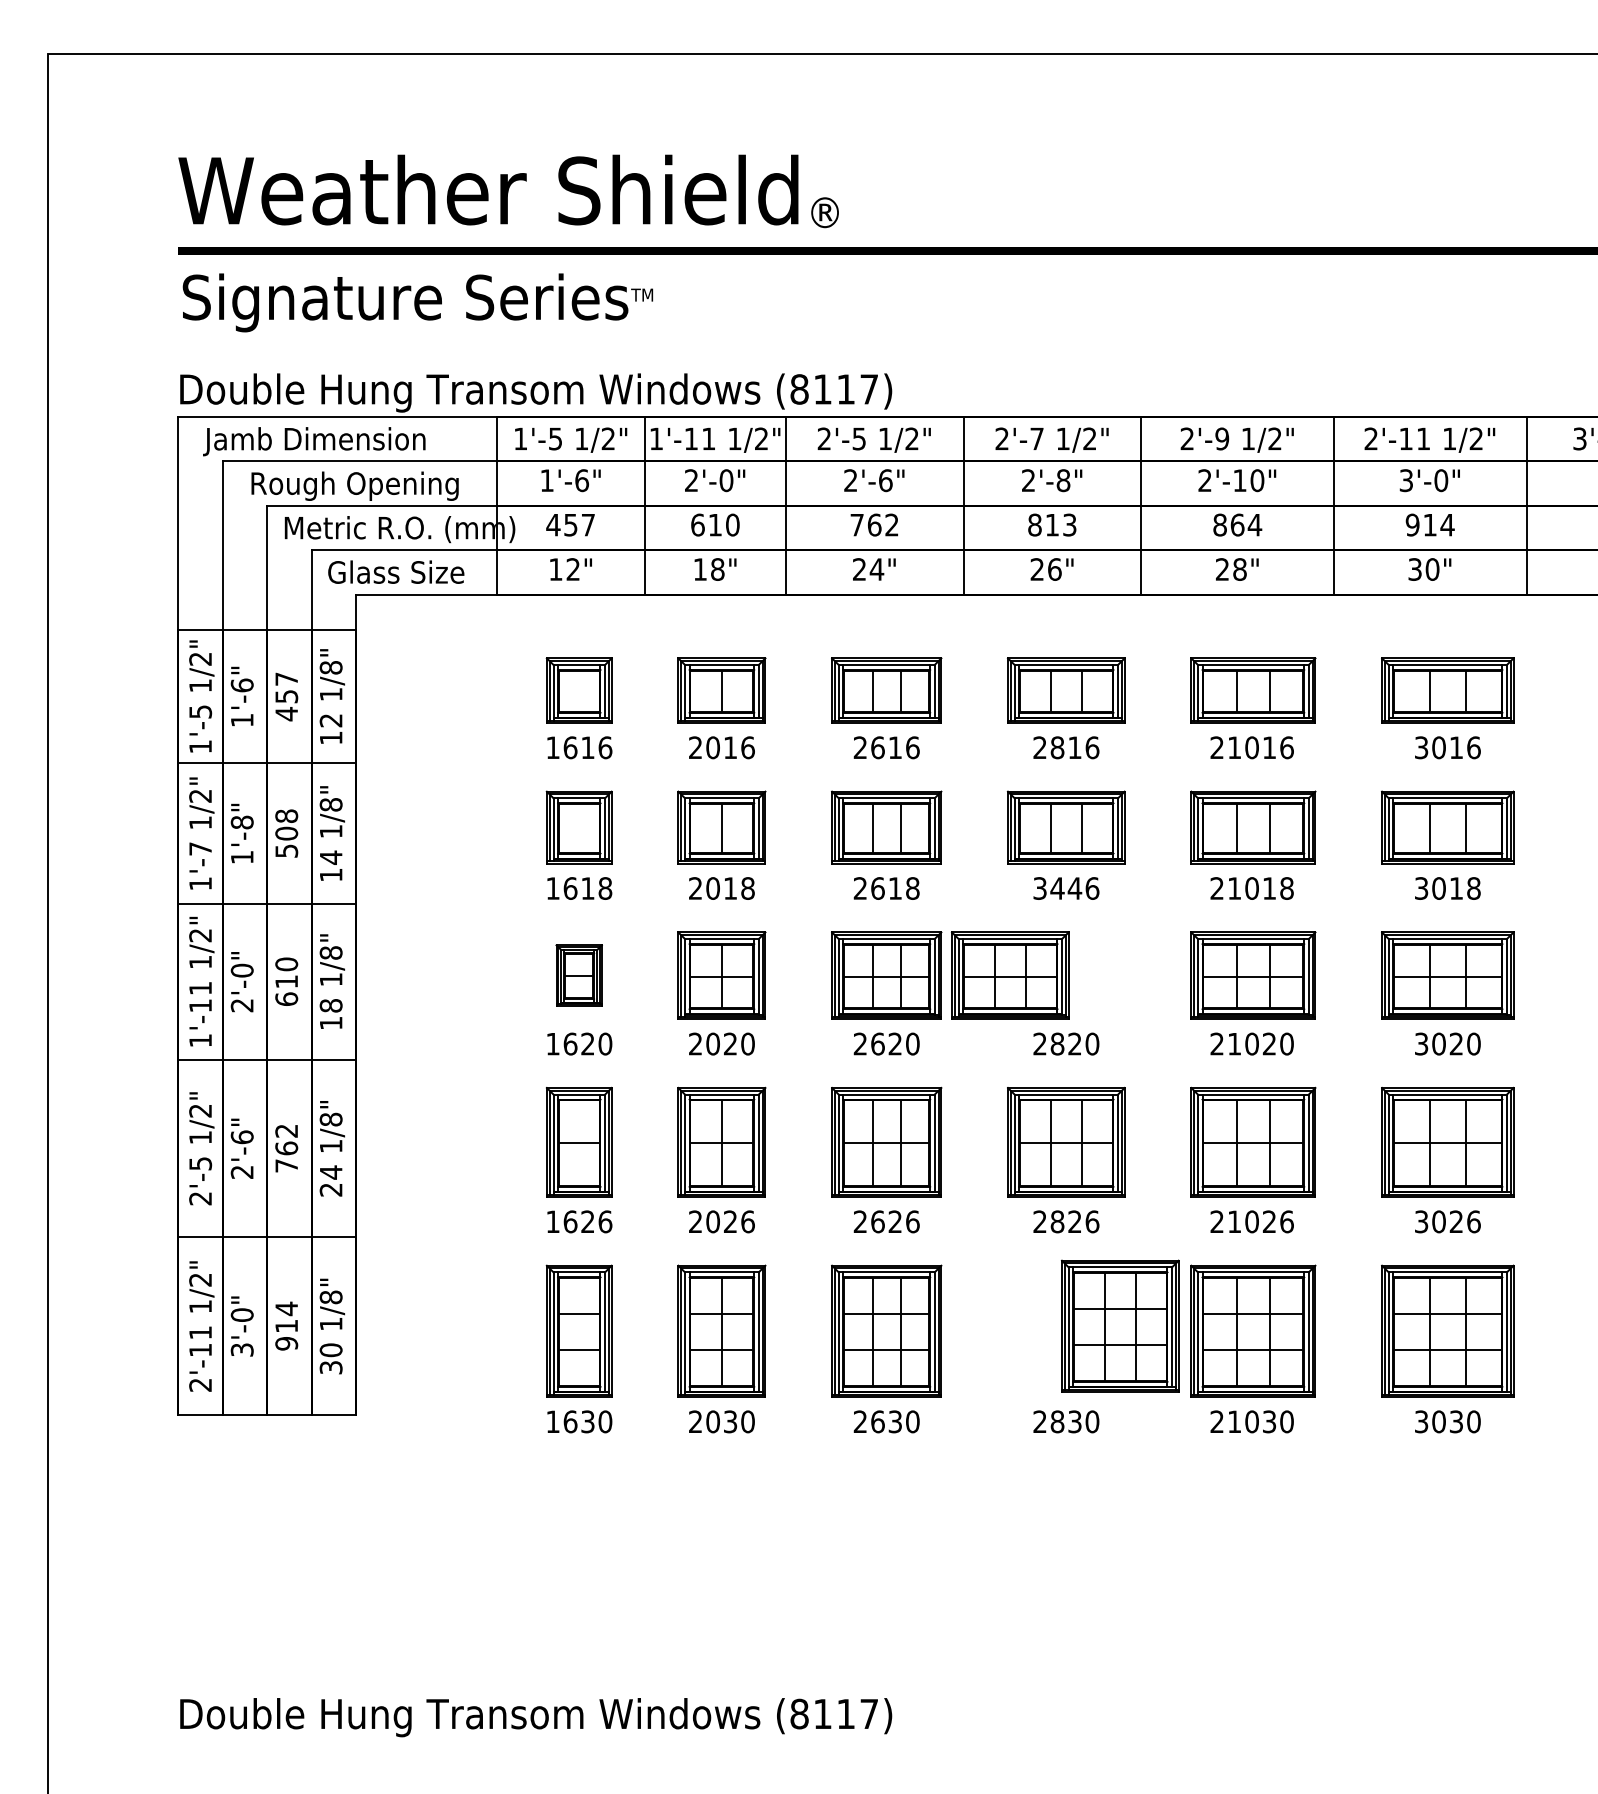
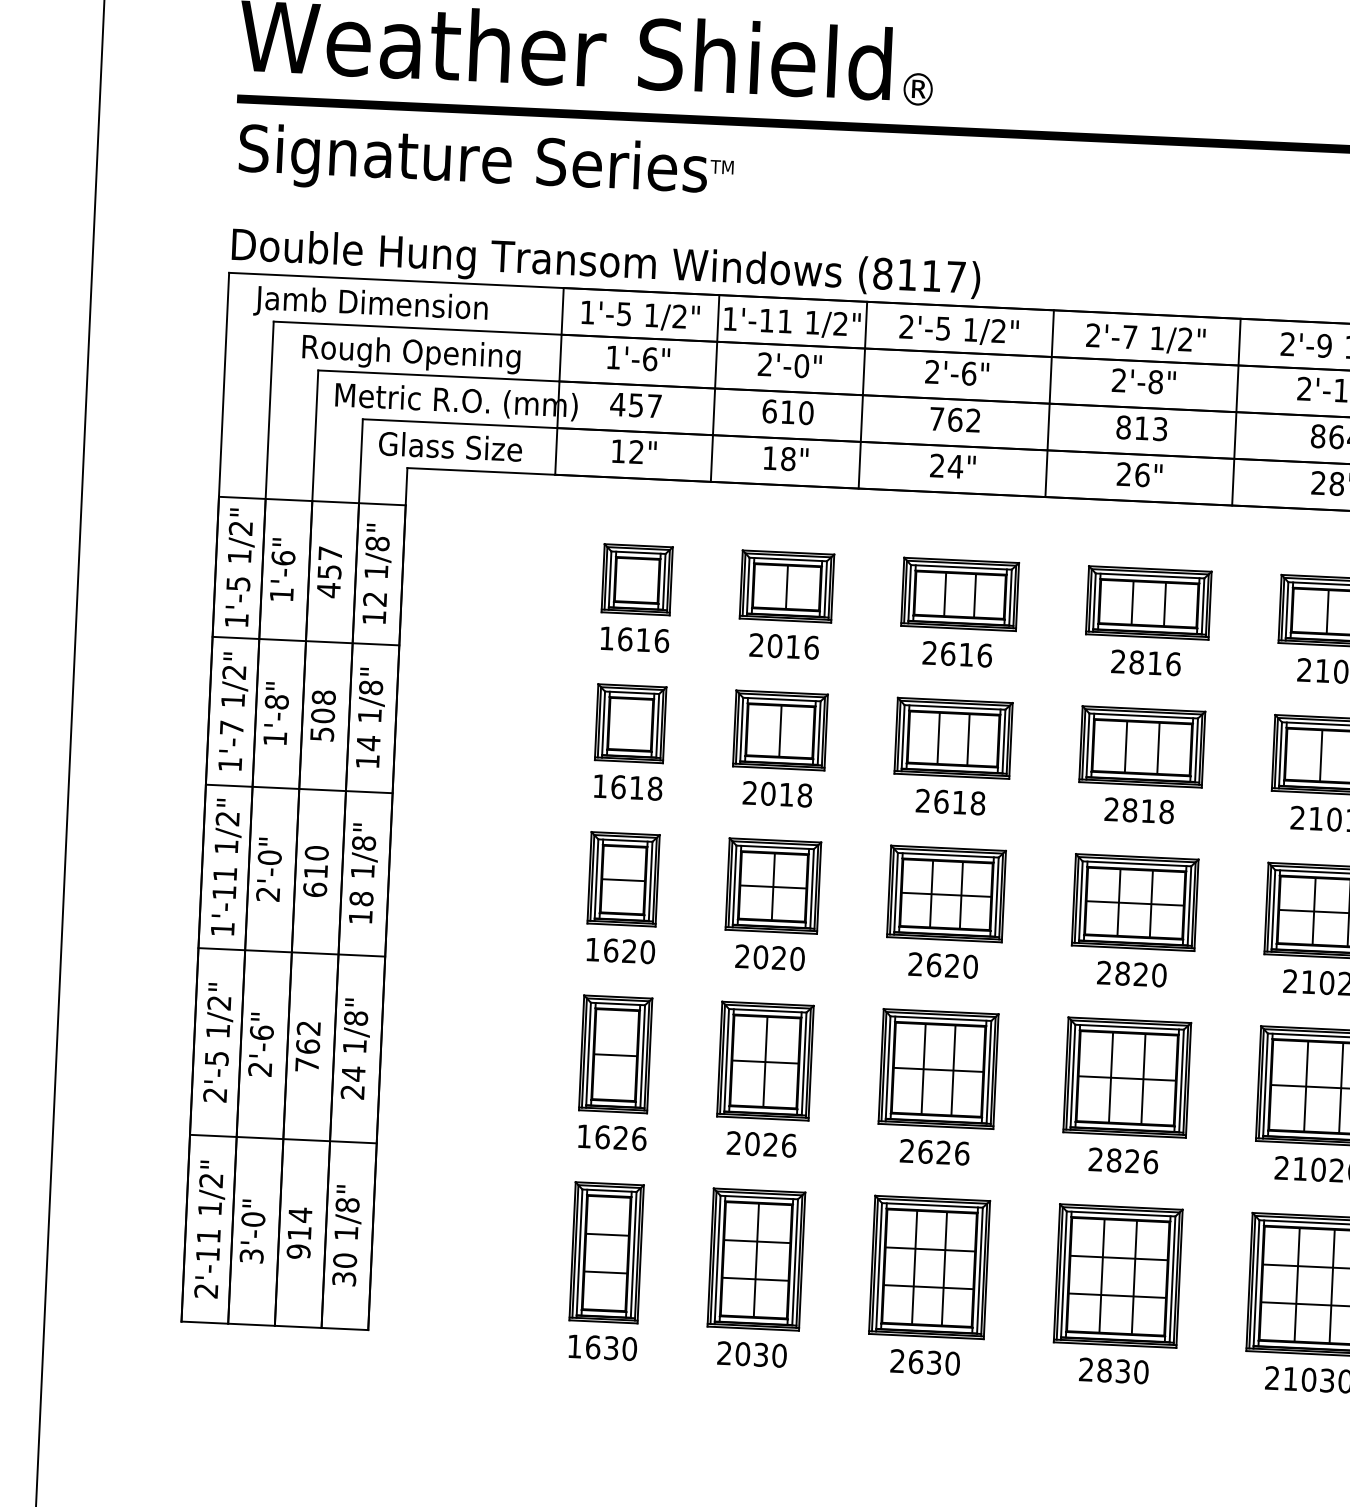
text: (1066, 888) -> (1139, 810), 3446 -> 2818
part: (578, 975) -> (622, 878), size x1.43
part: (1009, 975) -> (1134, 902), moved
part: (1120, 1325) -> (1118, 1275), moved

